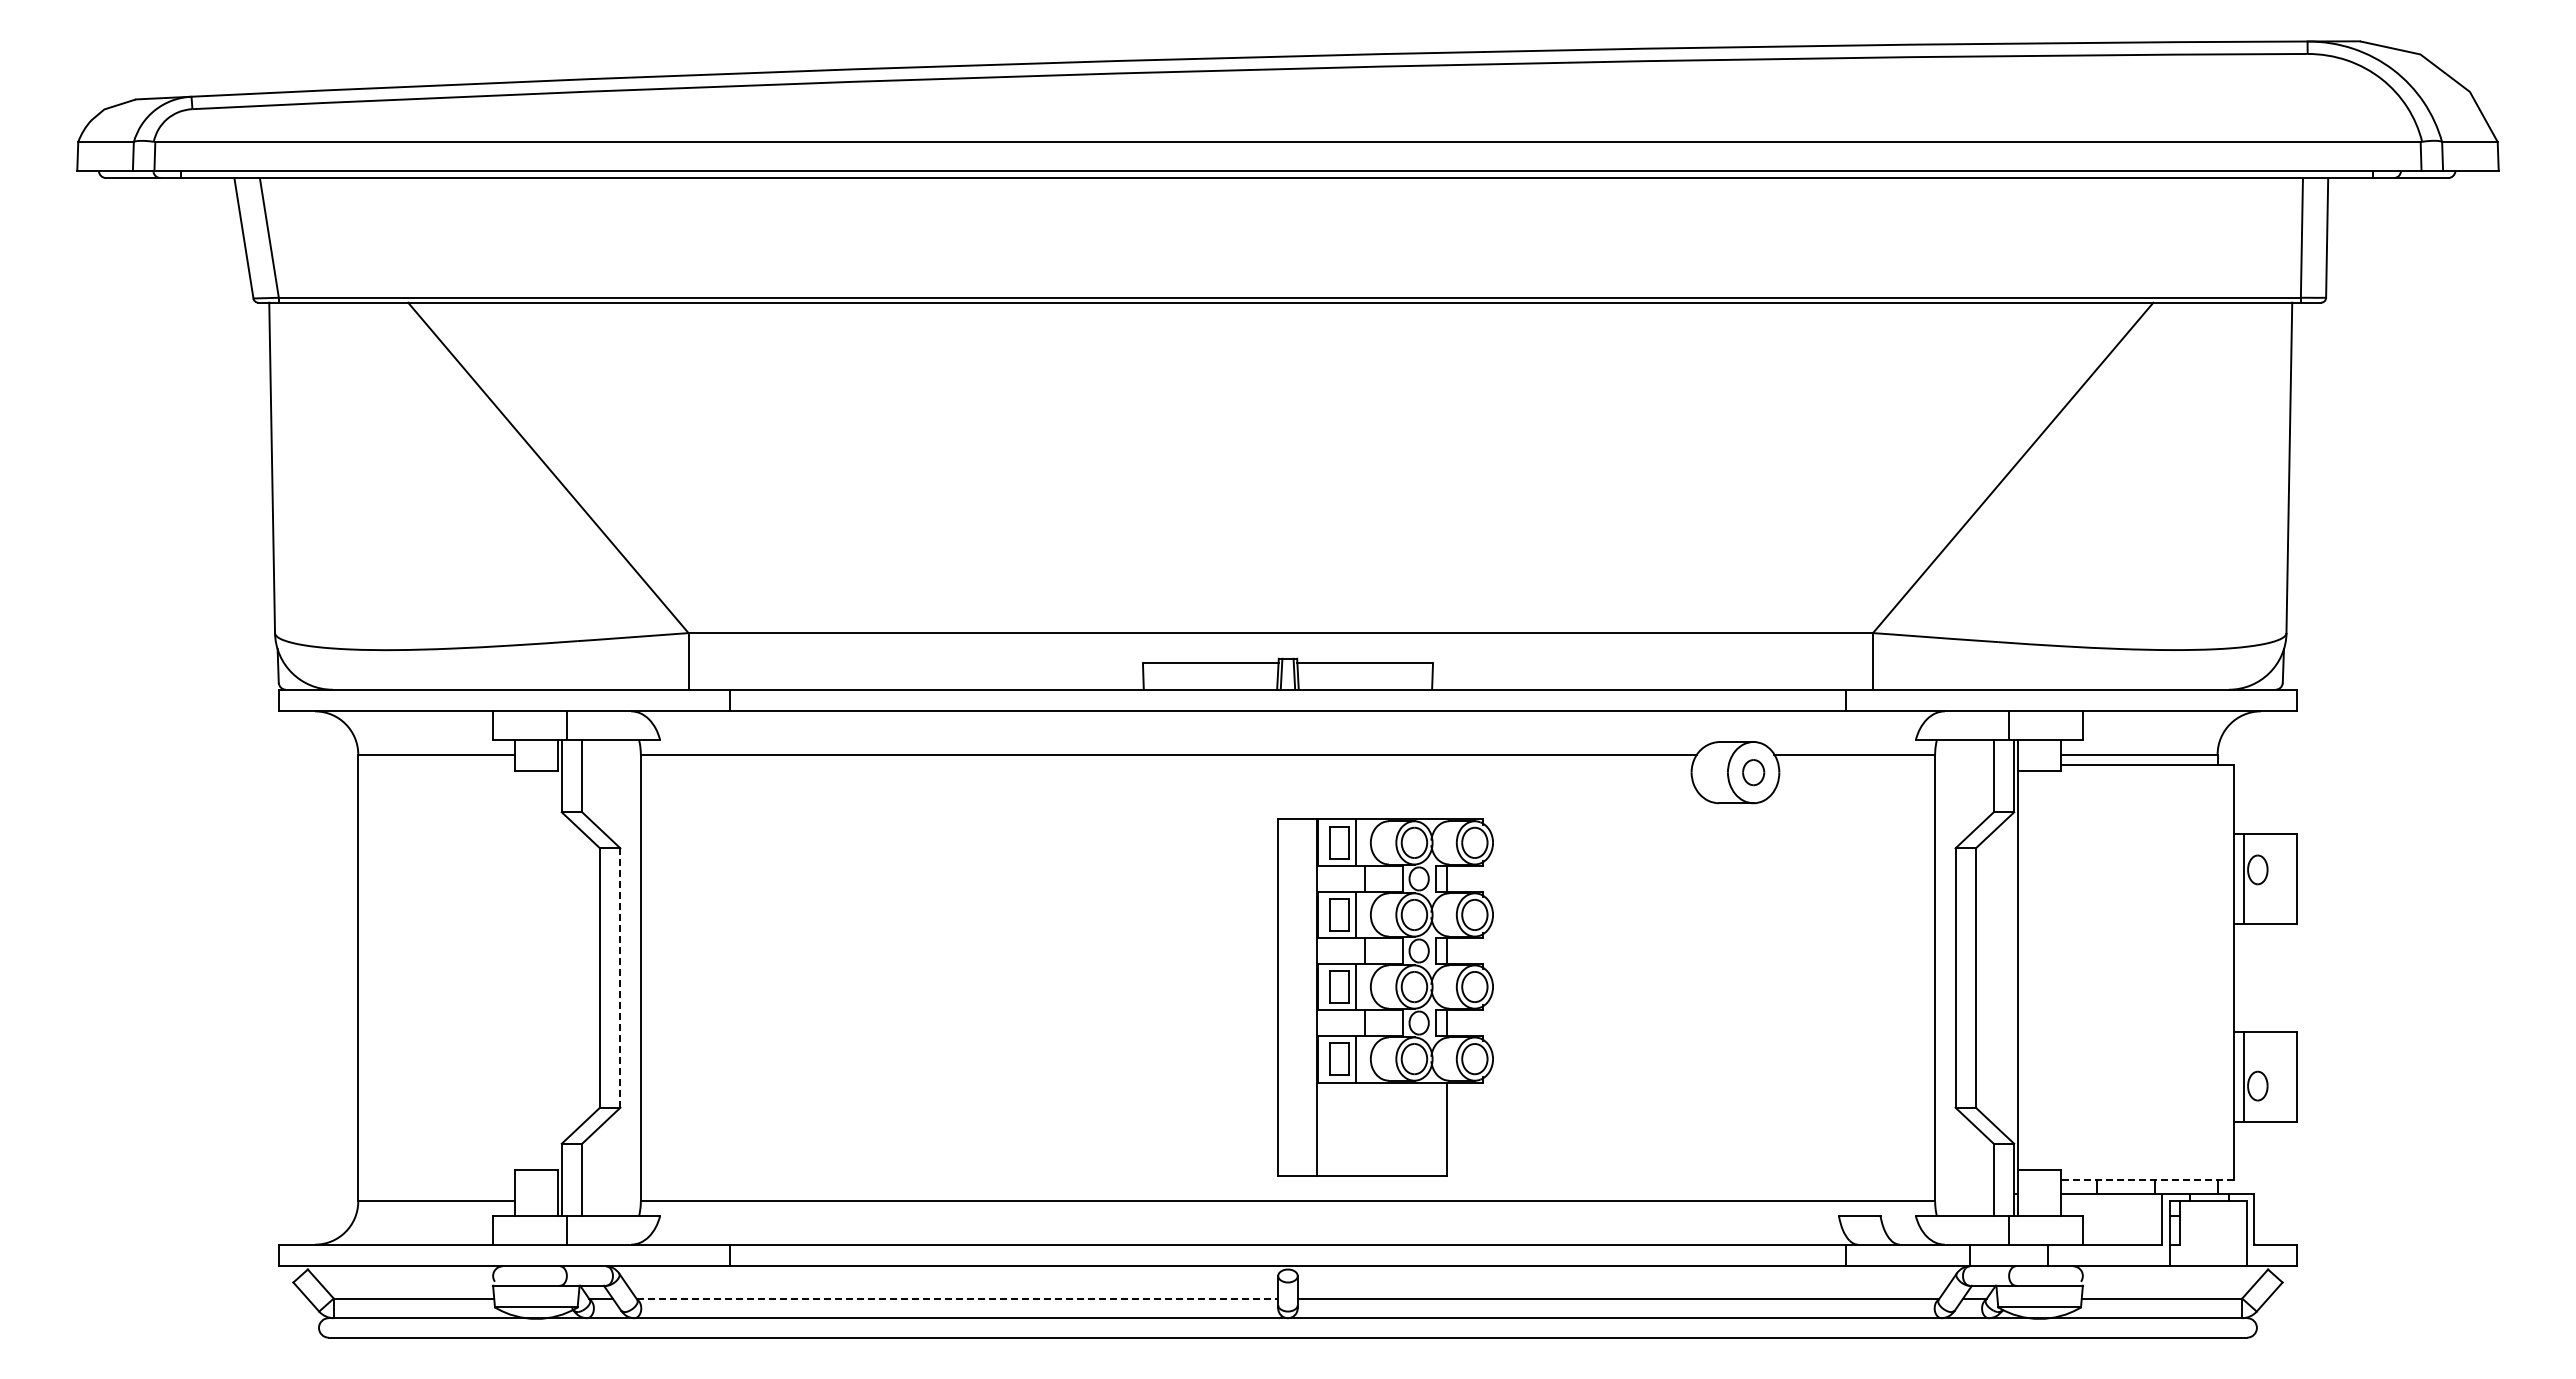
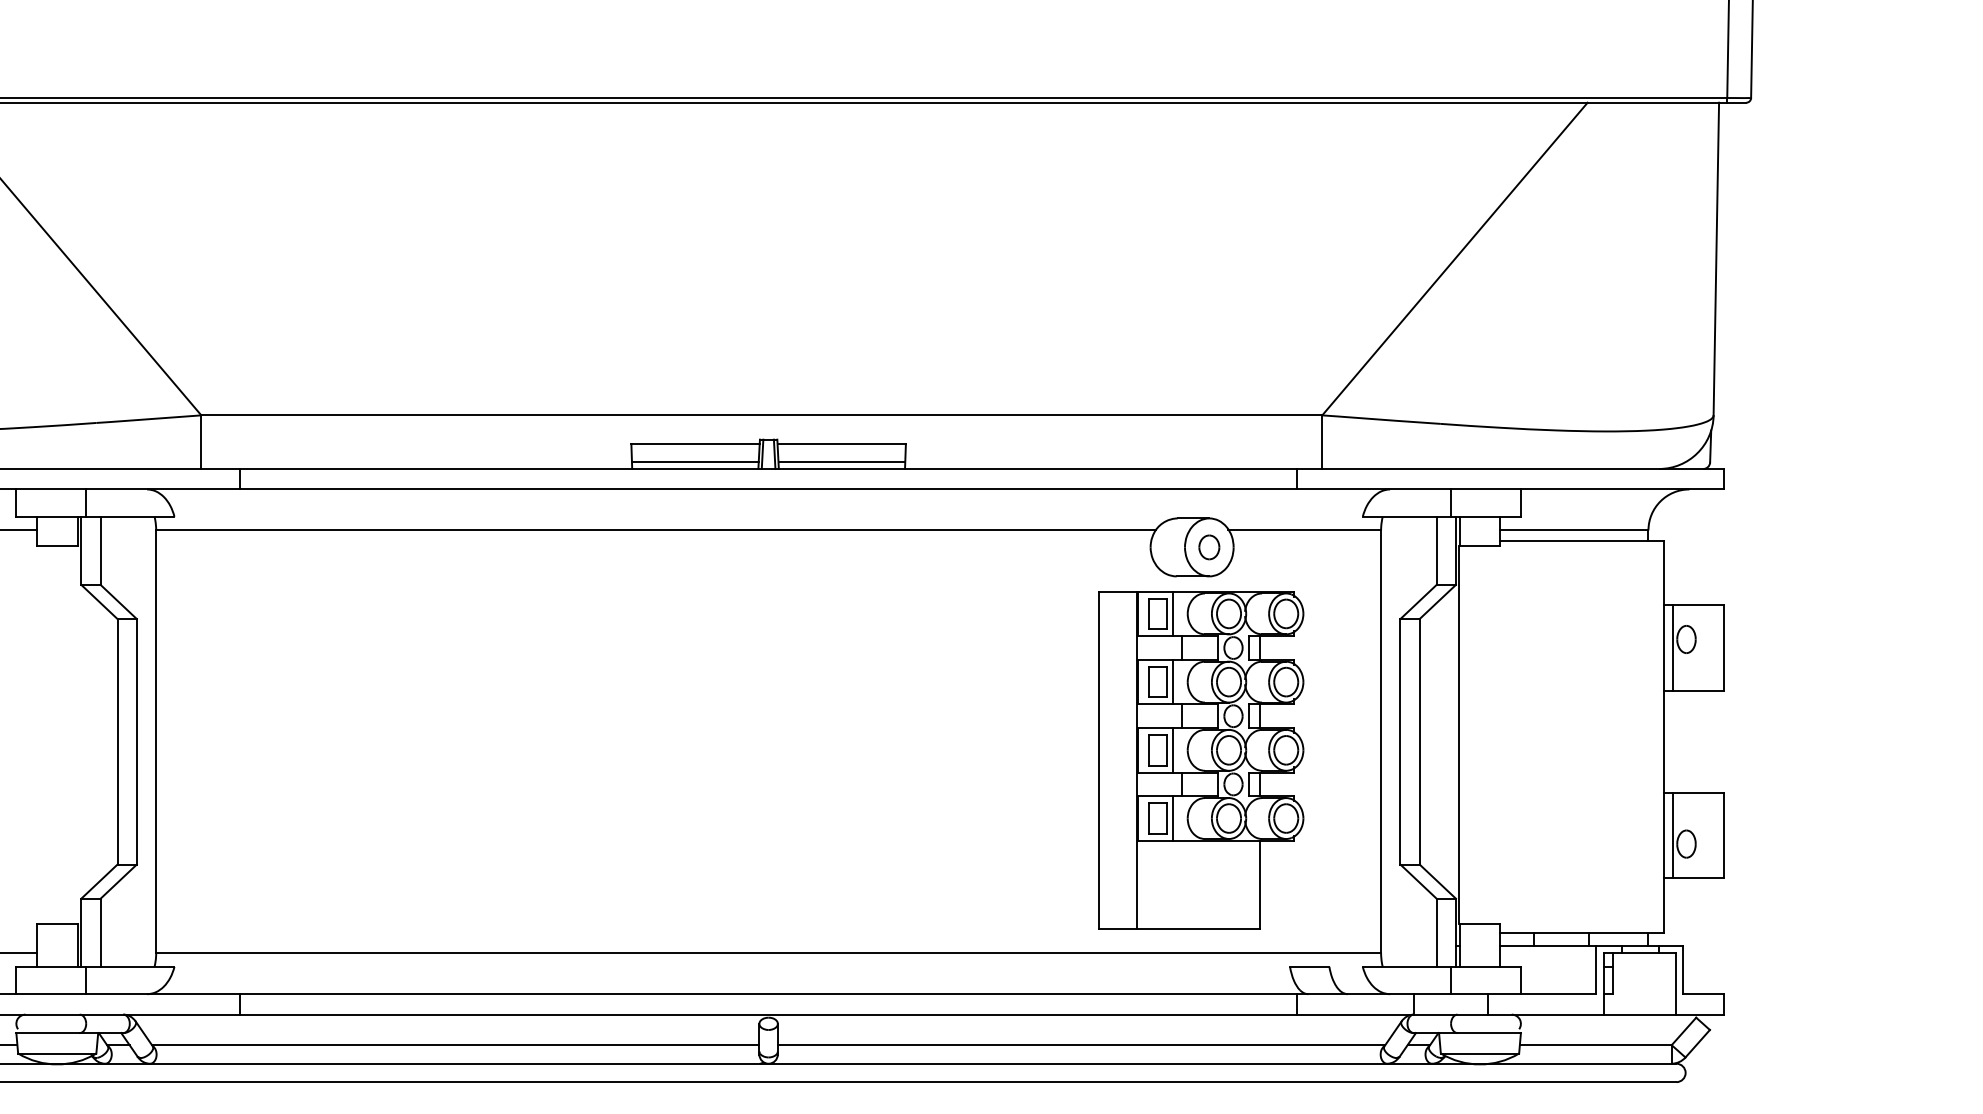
line: (1210, 682) -> (695, 462), added
line: (1365, 682) -> (841, 462), added
line: (620, 978) -> (136, 742), dashed -> solid
part: (1385, 997) -> (1201, 760), moved
line: (2147, 1179) -> (1582, 932), dashed -> solid
line: (957, 1298) -> (455, 1045), dashed -> solid

